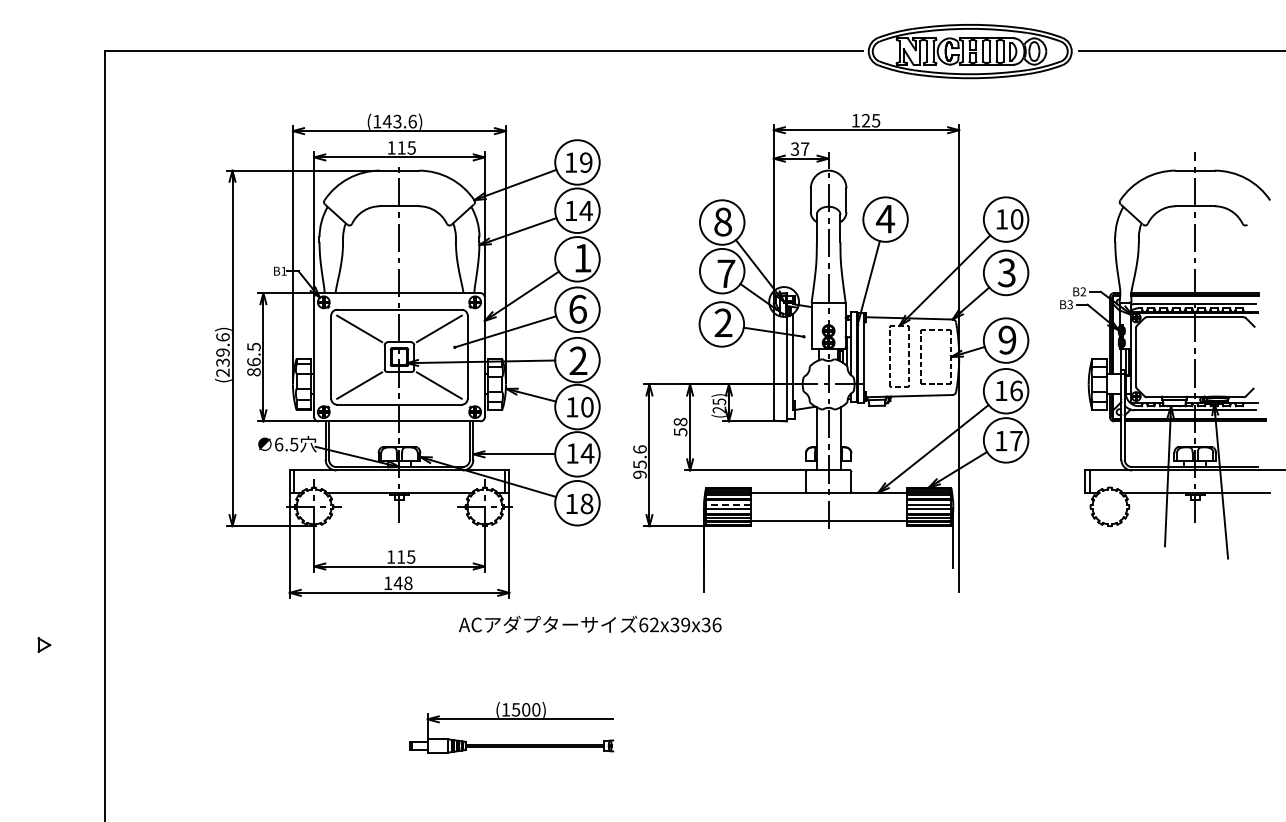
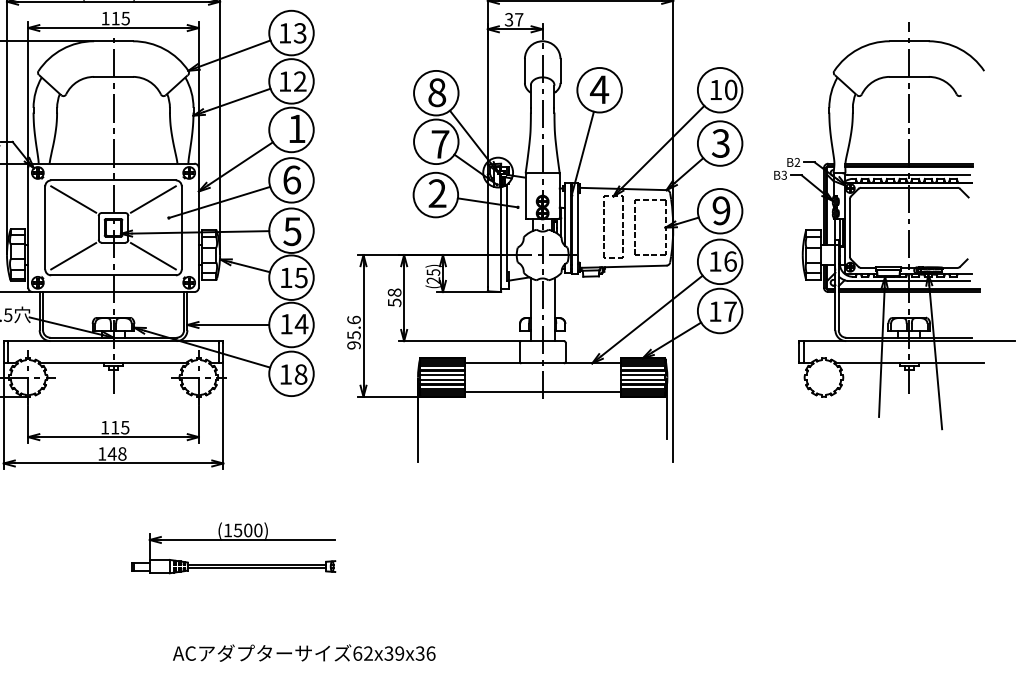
text: (585, 162) -> (299, 33), 19 -> 13
text: (585, 210) -> (299, 81), 14 -> 12
text: (578, 360) -> (292, 231), 2 -> 5
text: (587, 407) -> (301, 278), 10 -> 15
line: (727, 504) -> (441, 375), dashed -> solid
text: (590, 624) -> (304, 653), moved
part: (511, 719) -> (233, 540), moved

